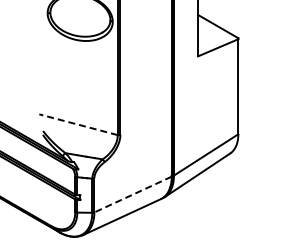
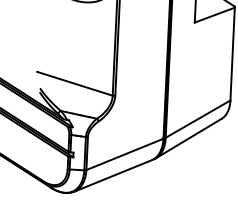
line: (78, 124) -> (74, 83), dashed -> solid
line: (133, 194) -> (125, 154), dashed -> solid

